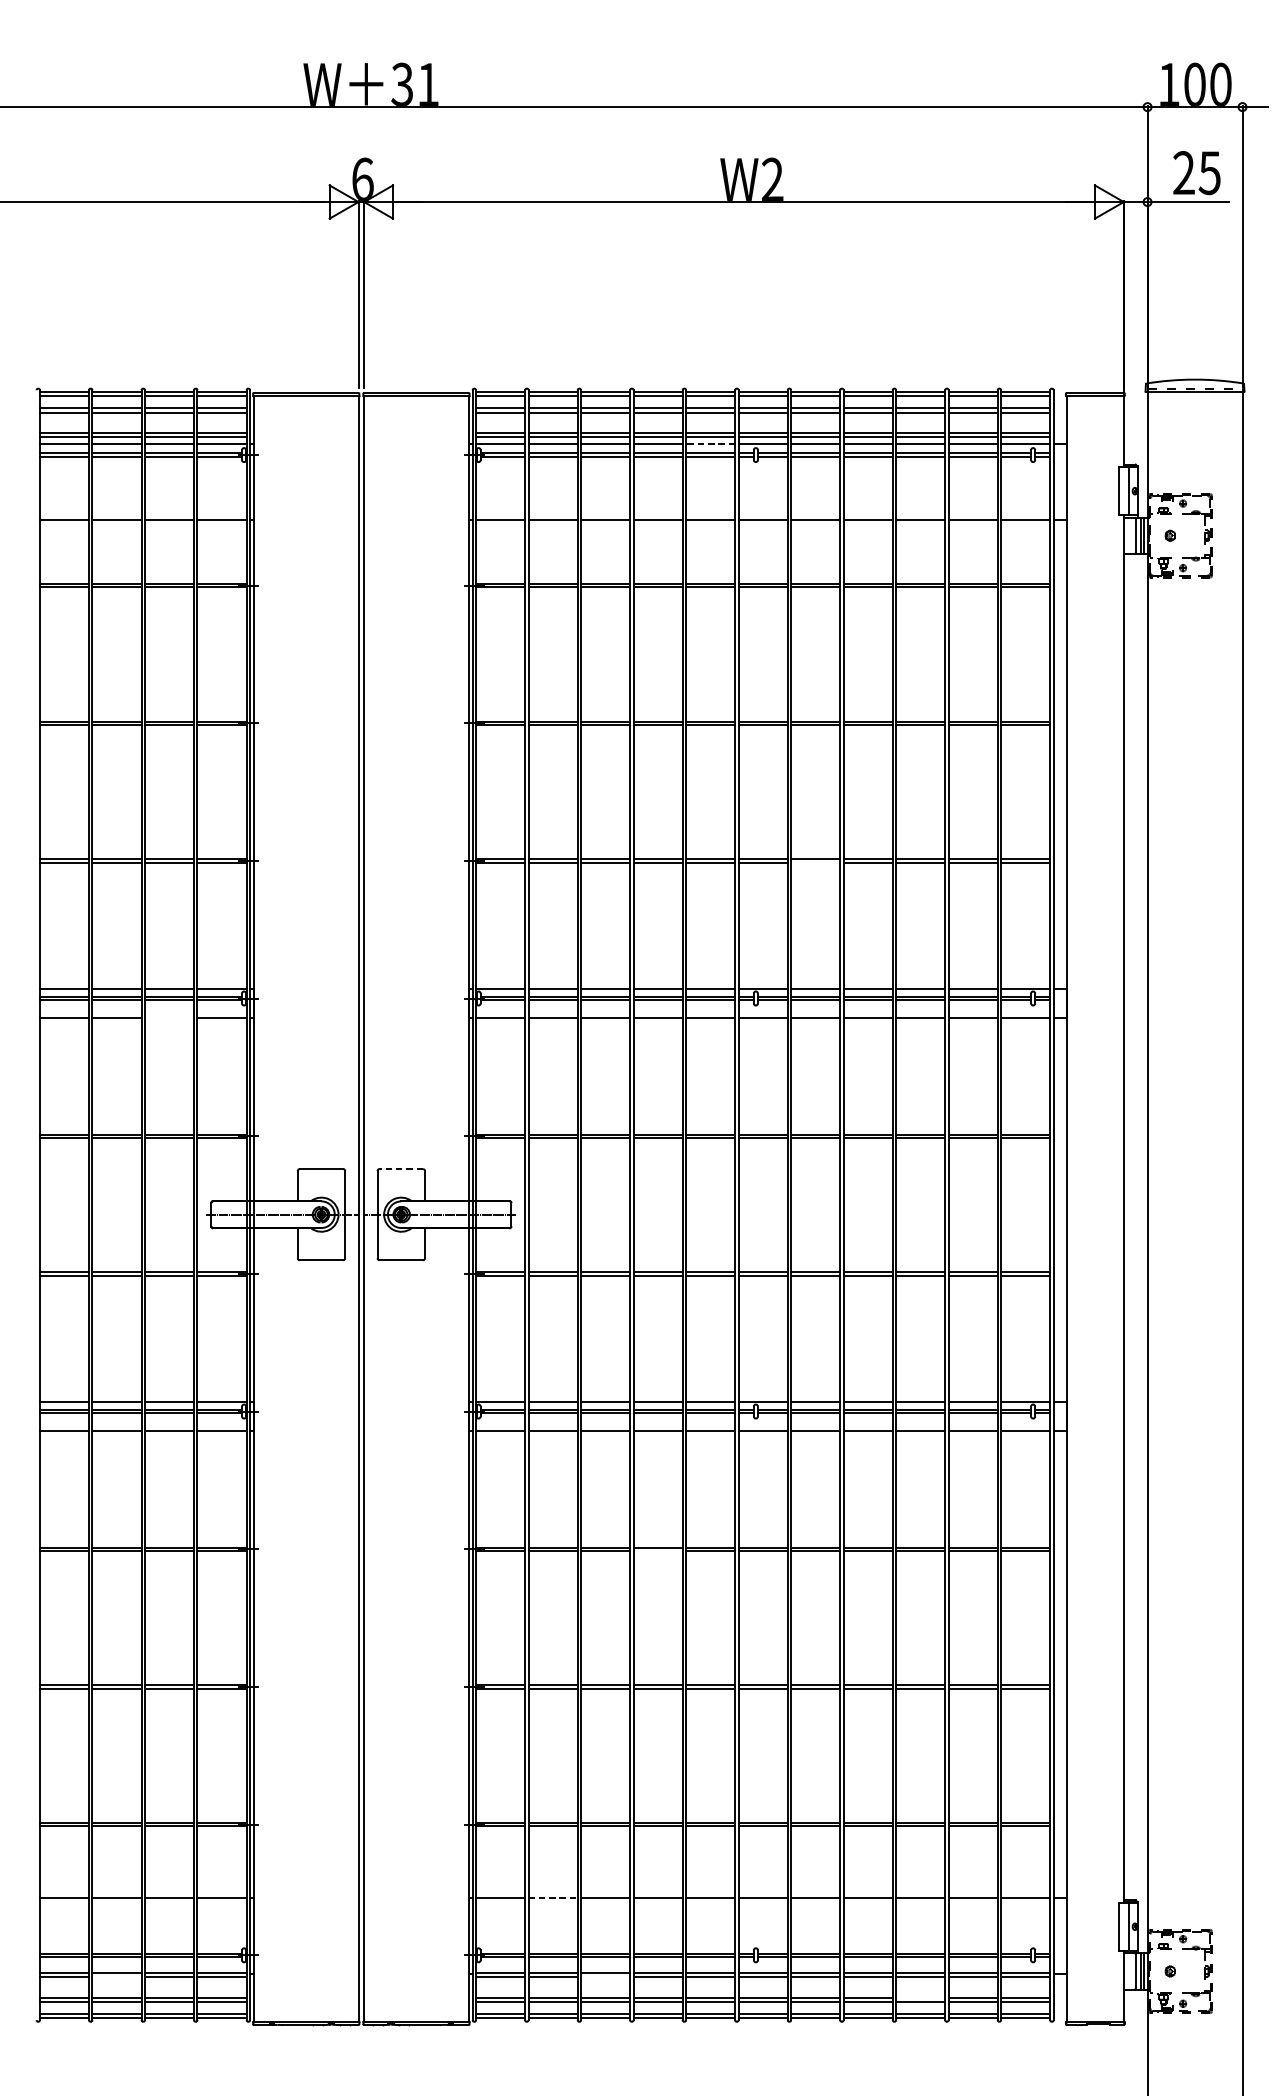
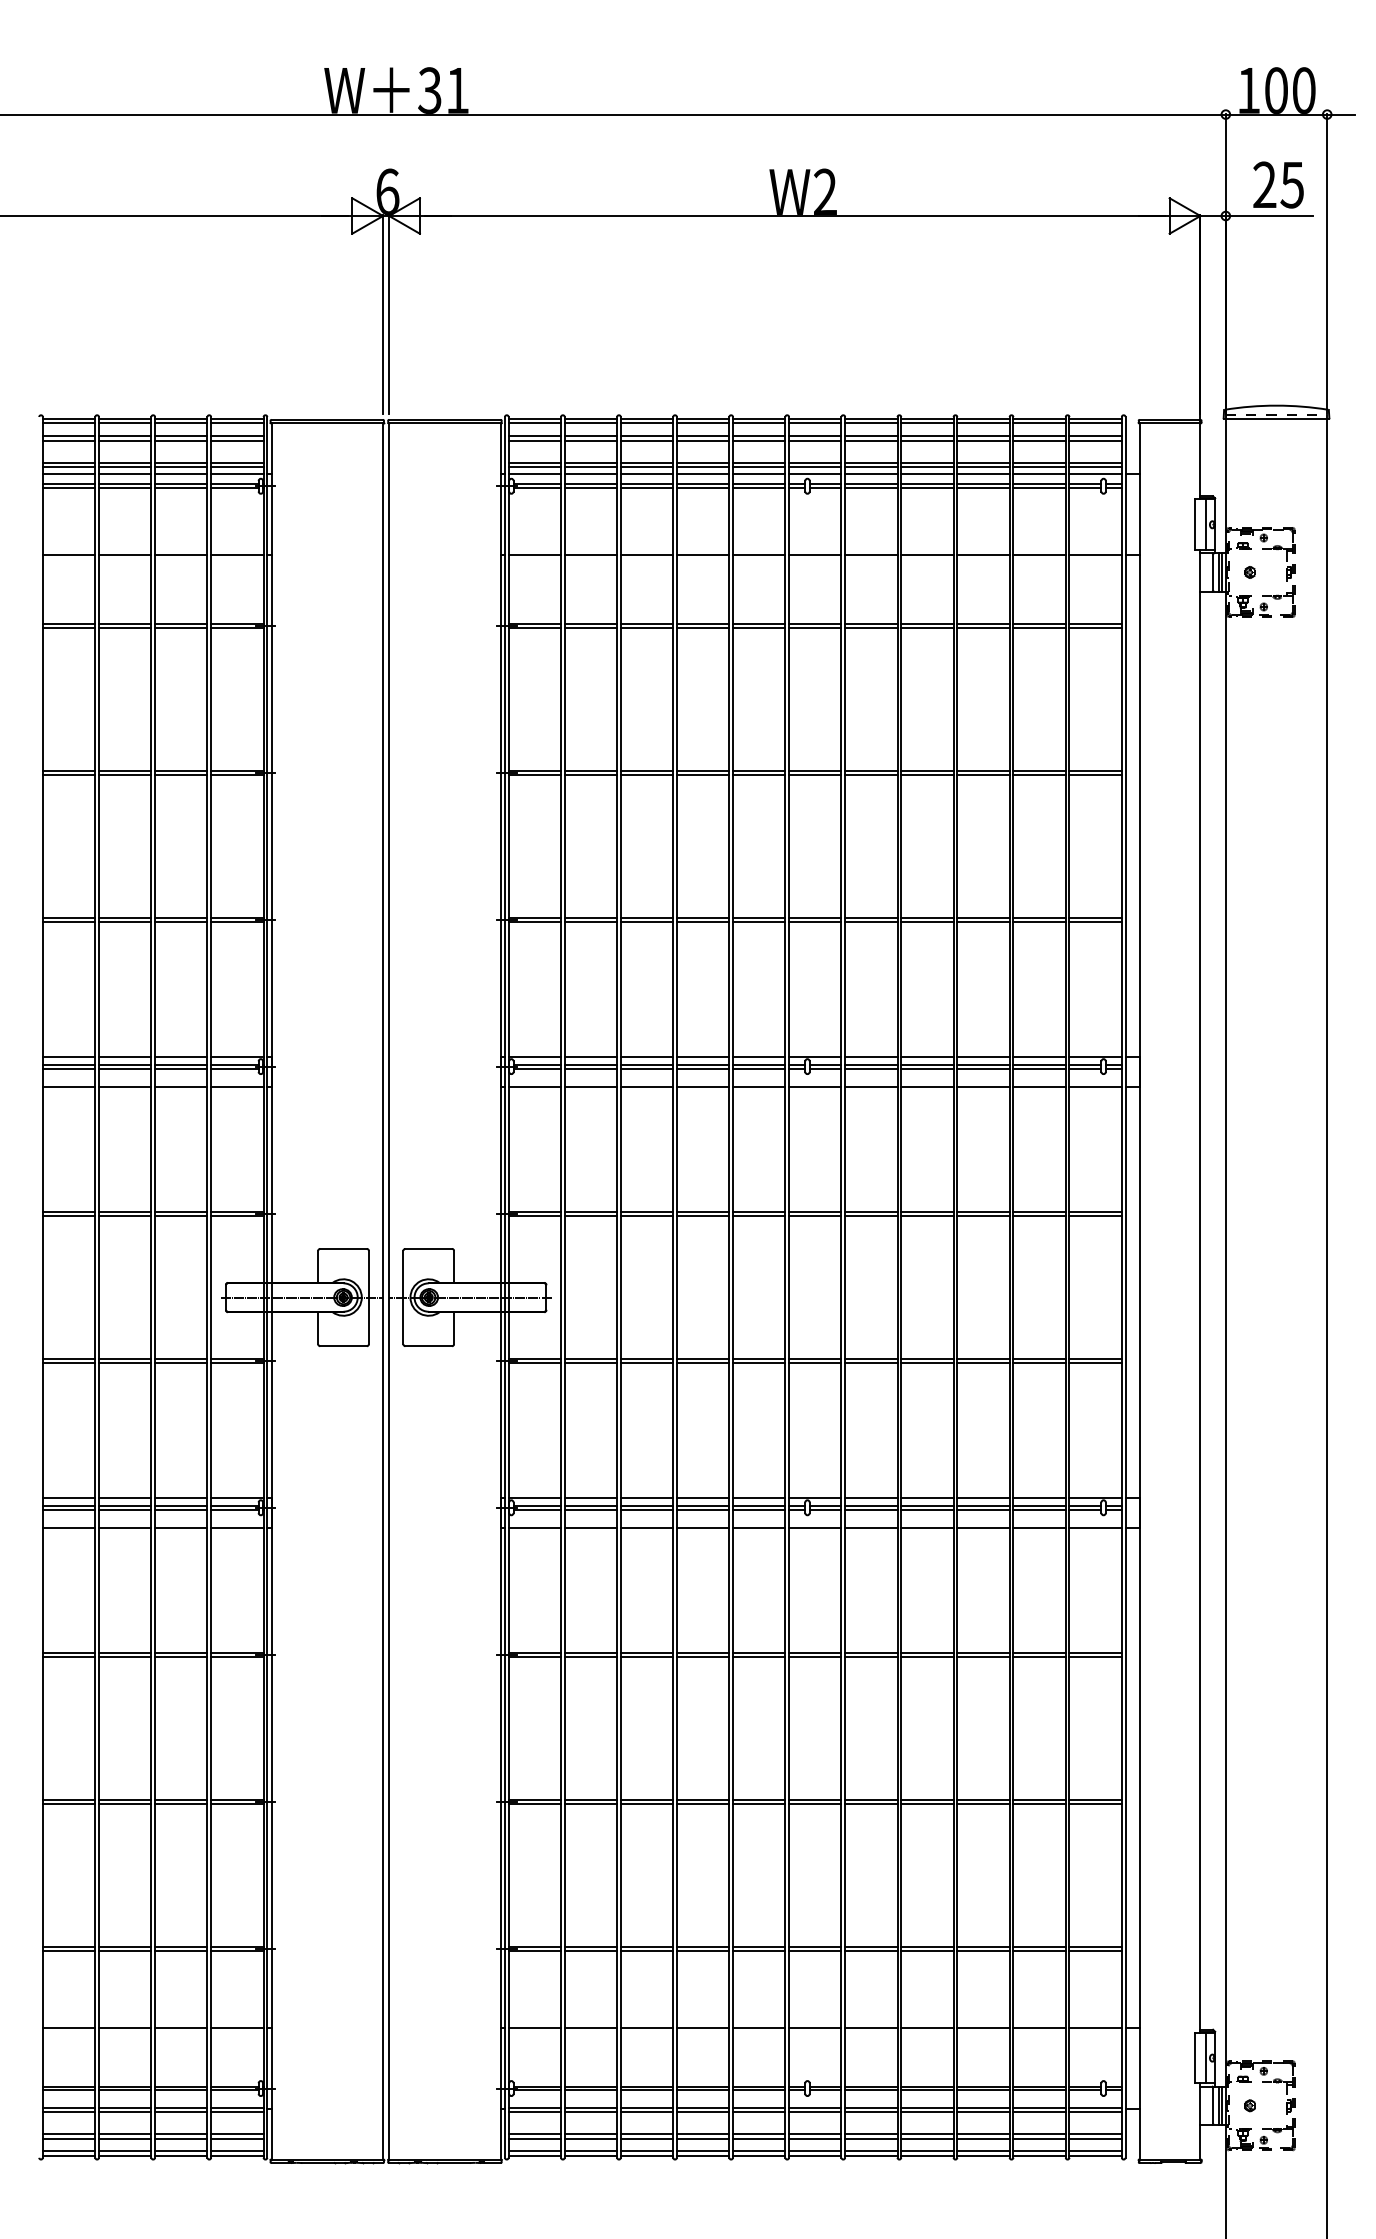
line: (710, 444) -> (758, 474), dashed -> solid
line: (815, 862) -> (871, 921), added
line: (169, 1018) -> (181, 1087), added
line: (401, 1168) -> (428, 1248), dashed -> solid
line: (657, 1550) -> (702, 1656), added
line: (553, 1898) -> (591, 2027), dashed -> solid
line: (116, 1977) -> (124, 2112), added
line: (605, 1977) -> (646, 2112), added
line: (920, 1997) -> (983, 2133), added

